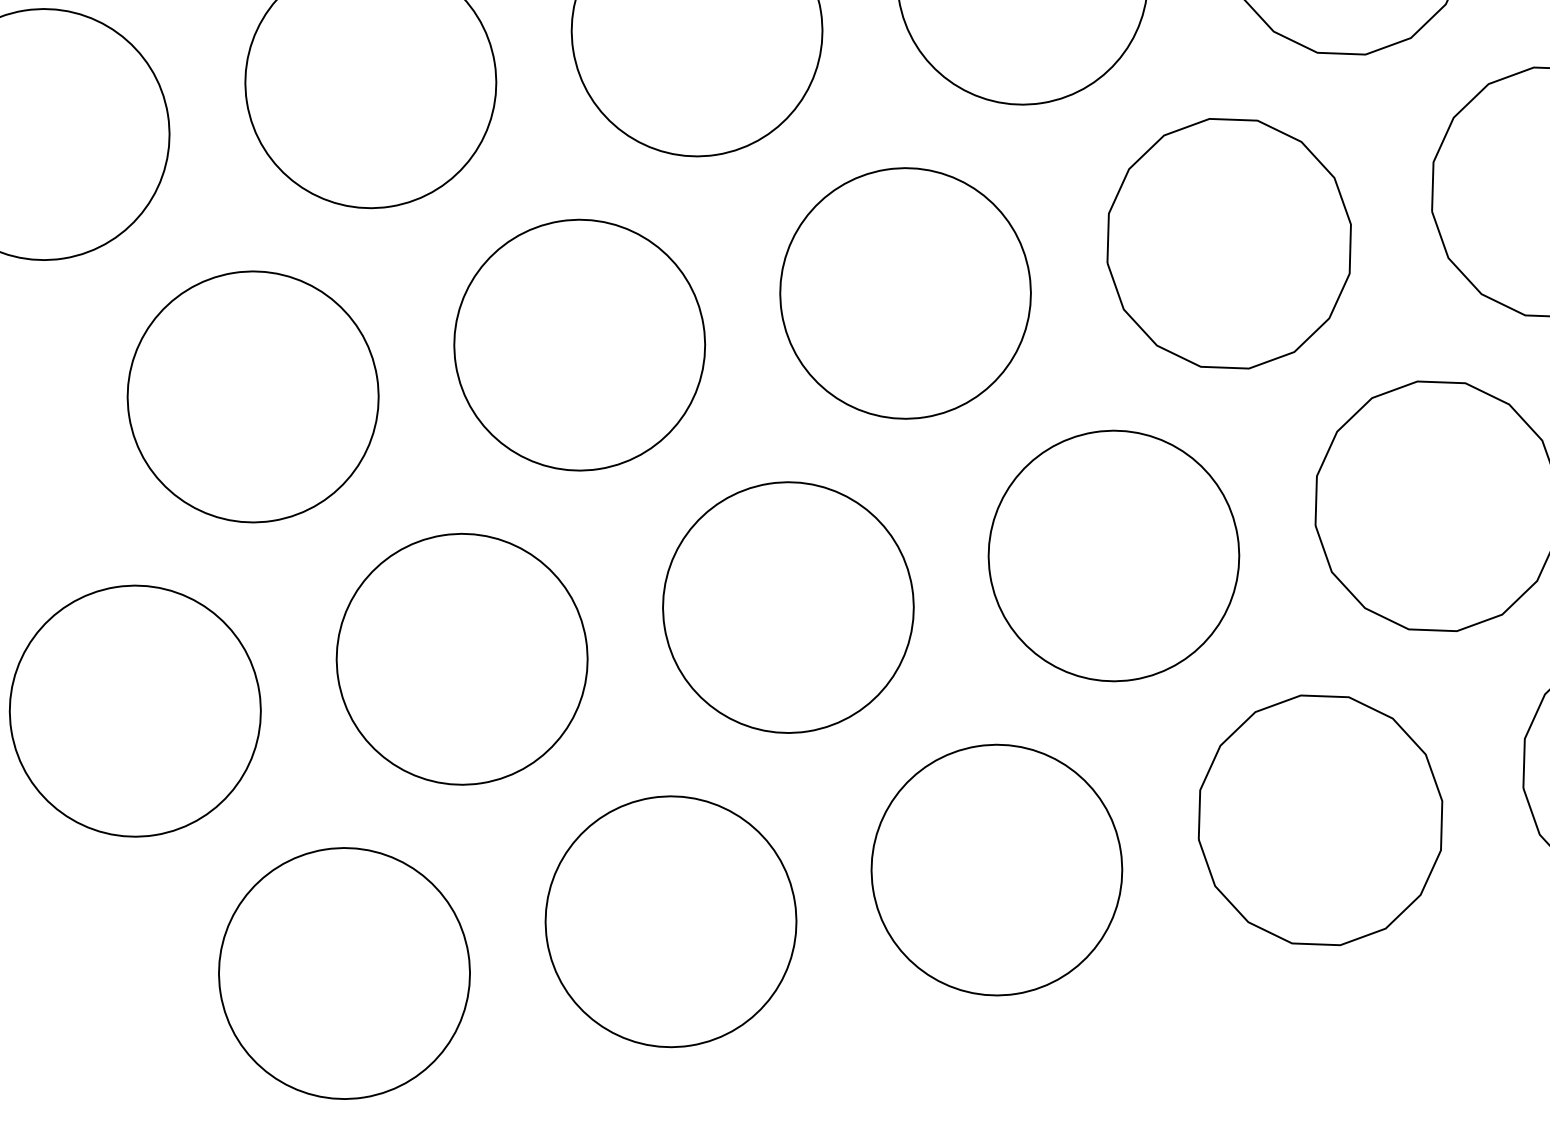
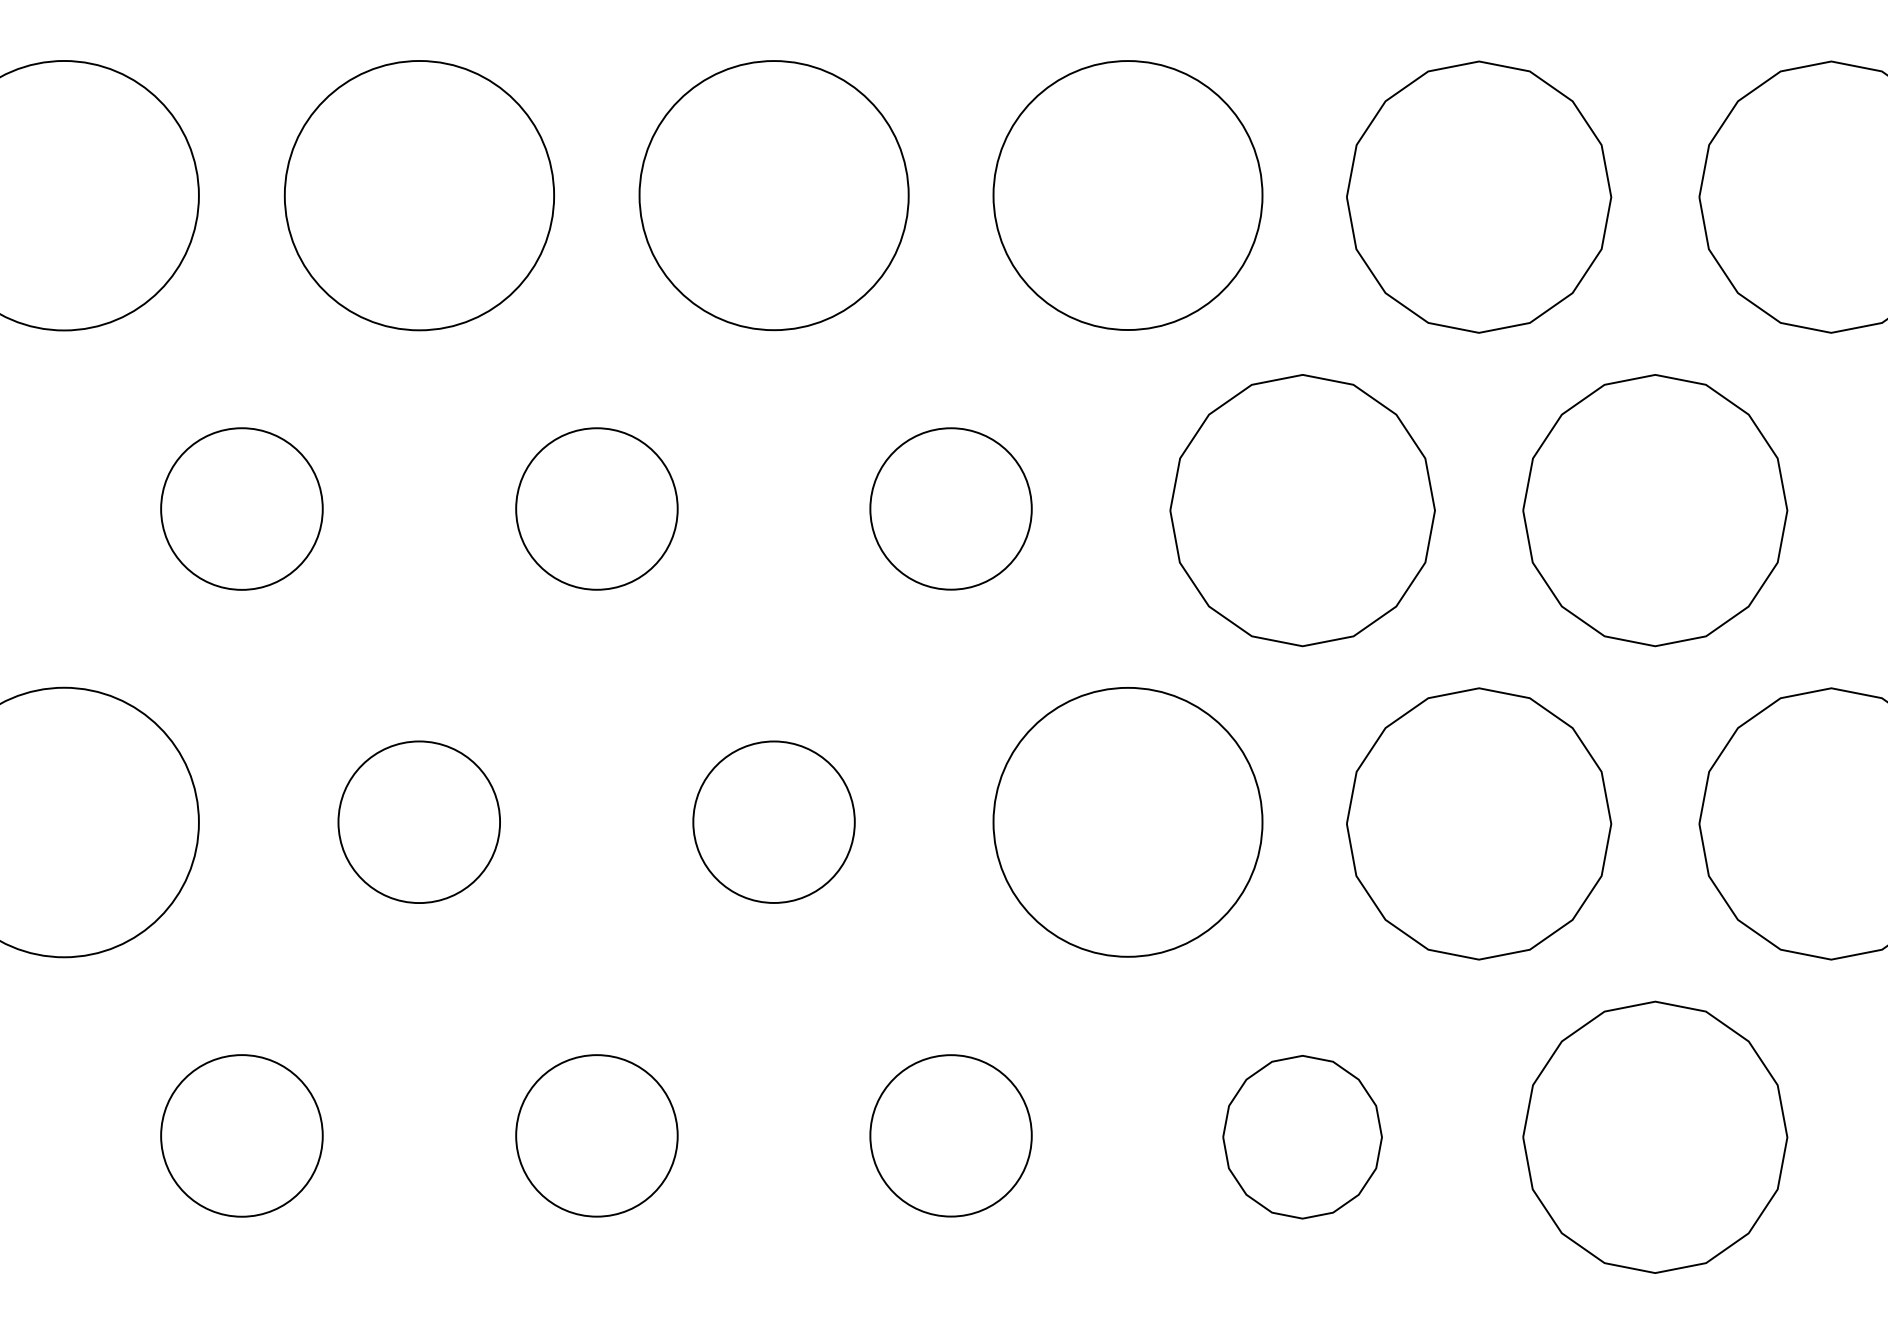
part: (904, 293) -> (950, 508), size x0.6
part: (579, 344) -> (596, 508), size x0.6
part: (252, 396) -> (241, 508), size x0.6
part: (787, 606) -> (773, 821), size x0.6
part: (461, 658) -> (418, 821), size x0.6
part: (1320, 819) -> (1302, 1136), size x0.6
part: (996, 869) -> (950, 1135), size x0.6
part: (670, 921) -> (596, 1135), size x0.6
part: (344, 973) -> (241, 1135), size x0.6

